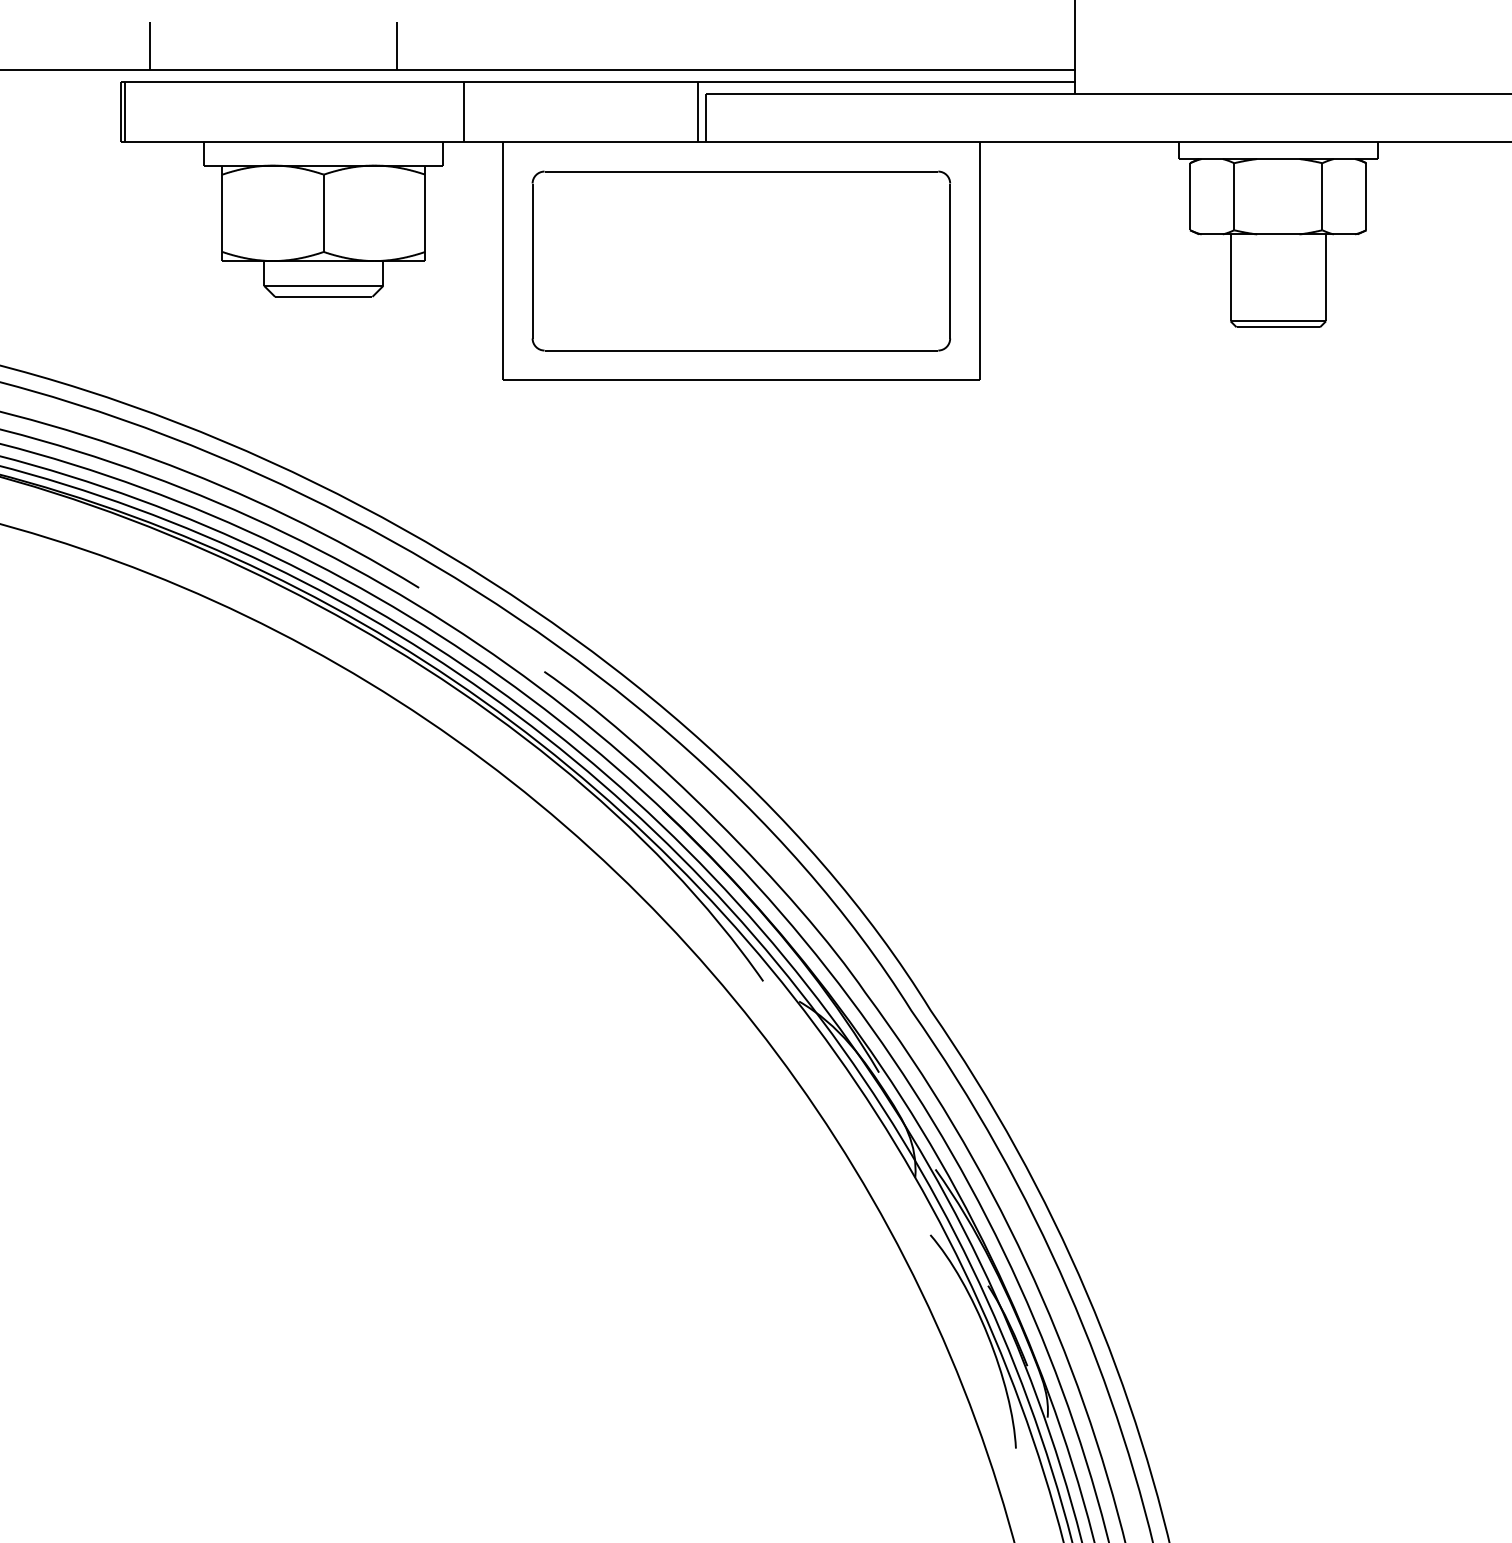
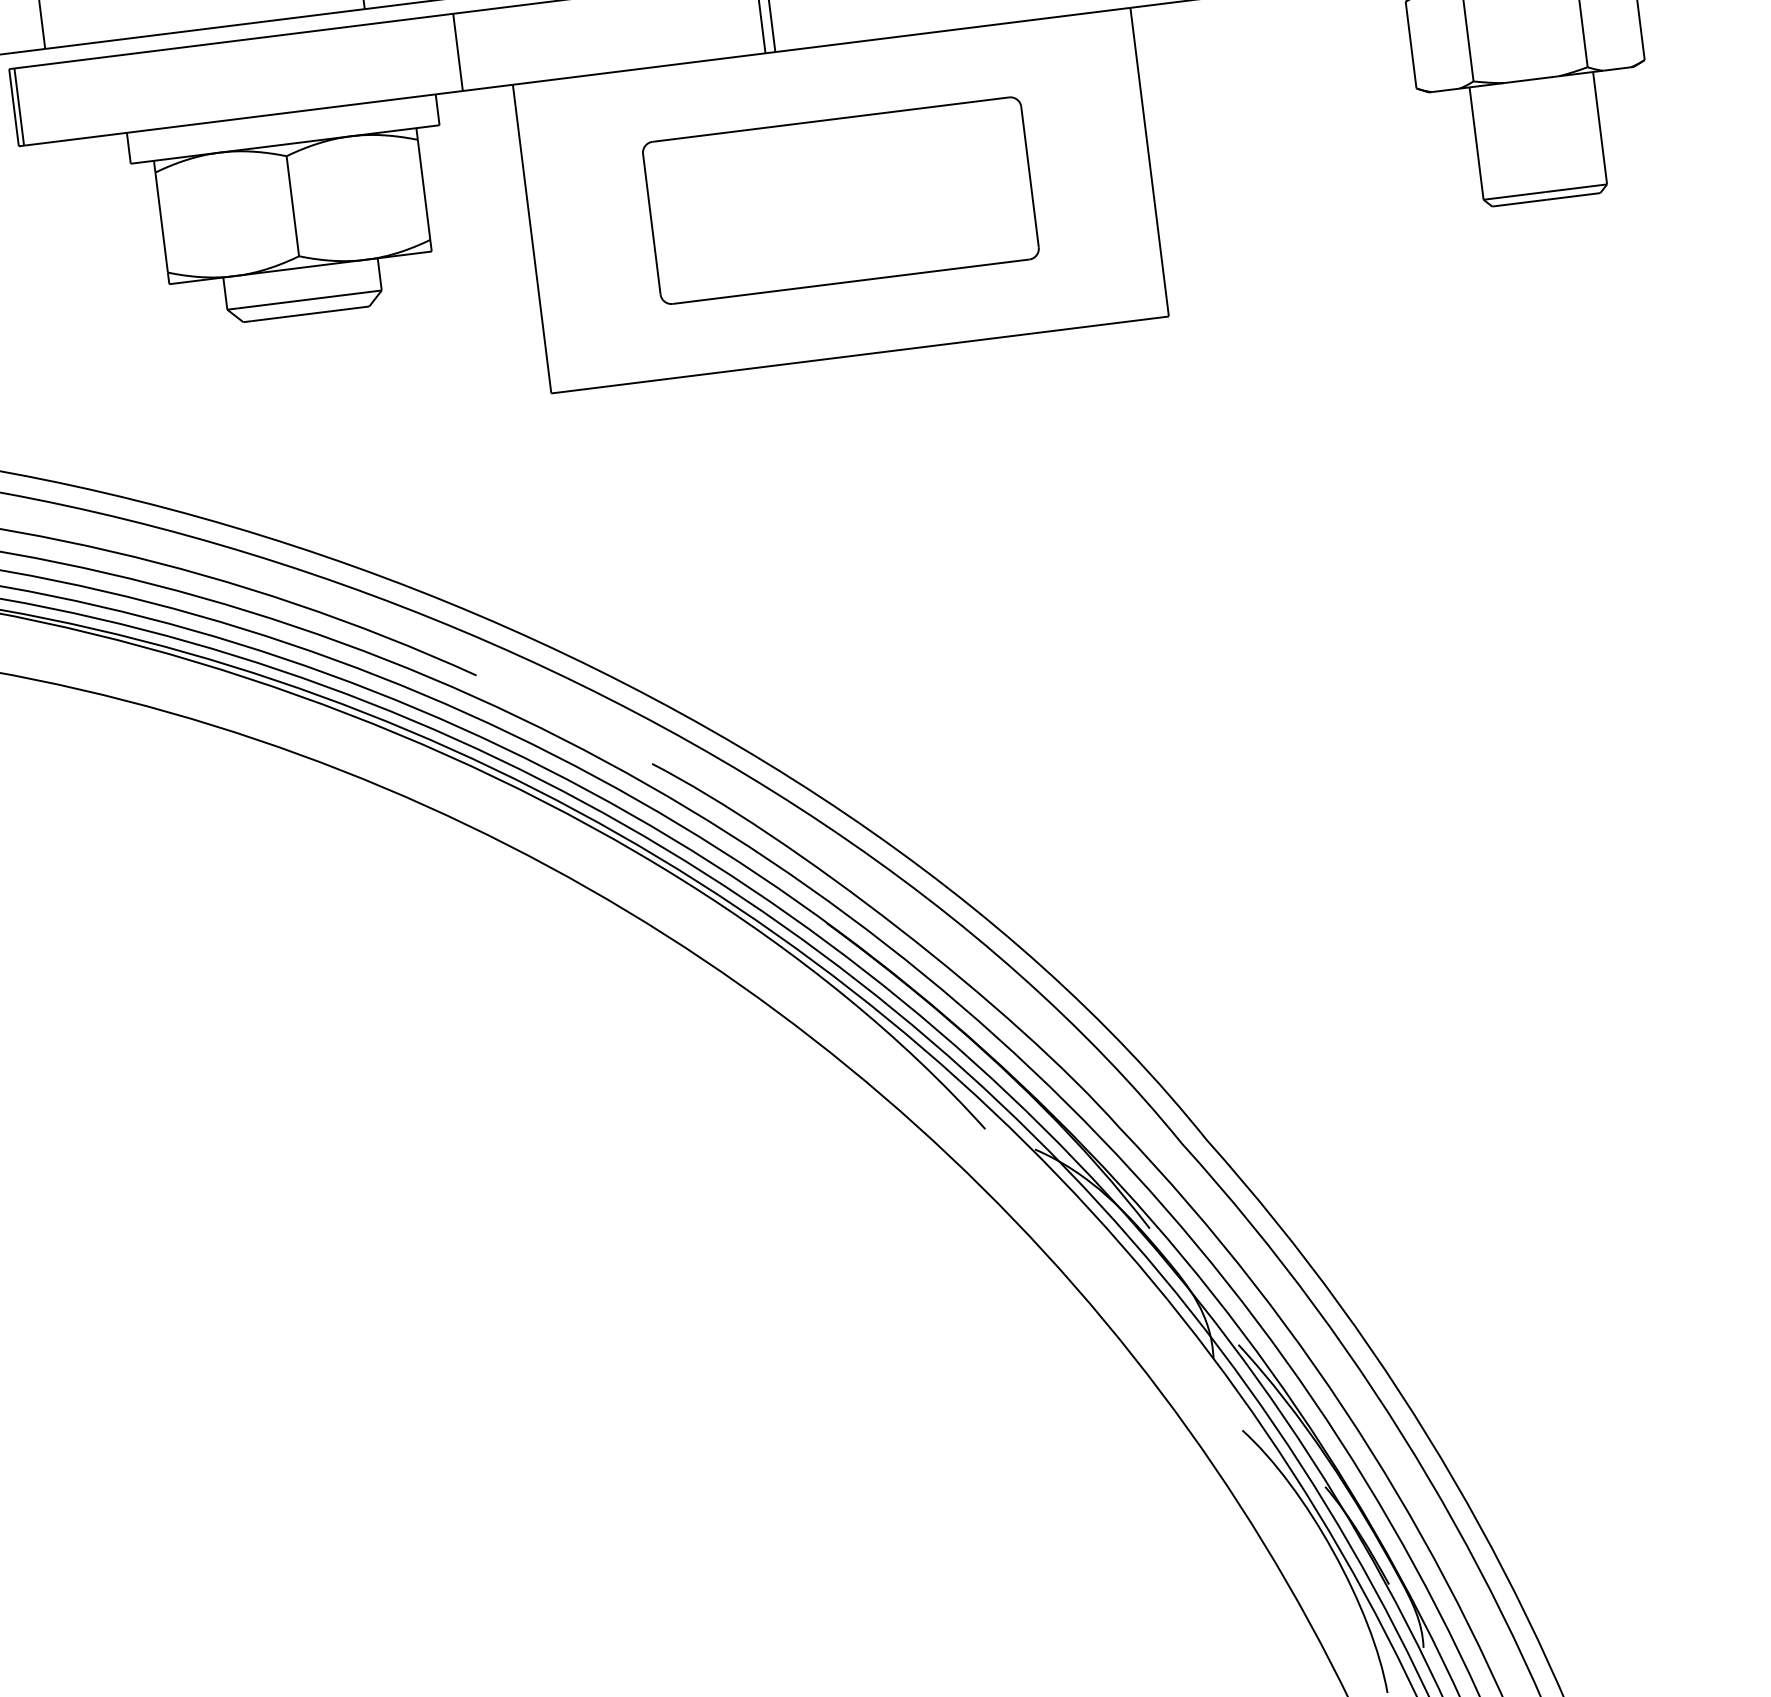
part: (741, 260) -> (840, 199), size x0.7

